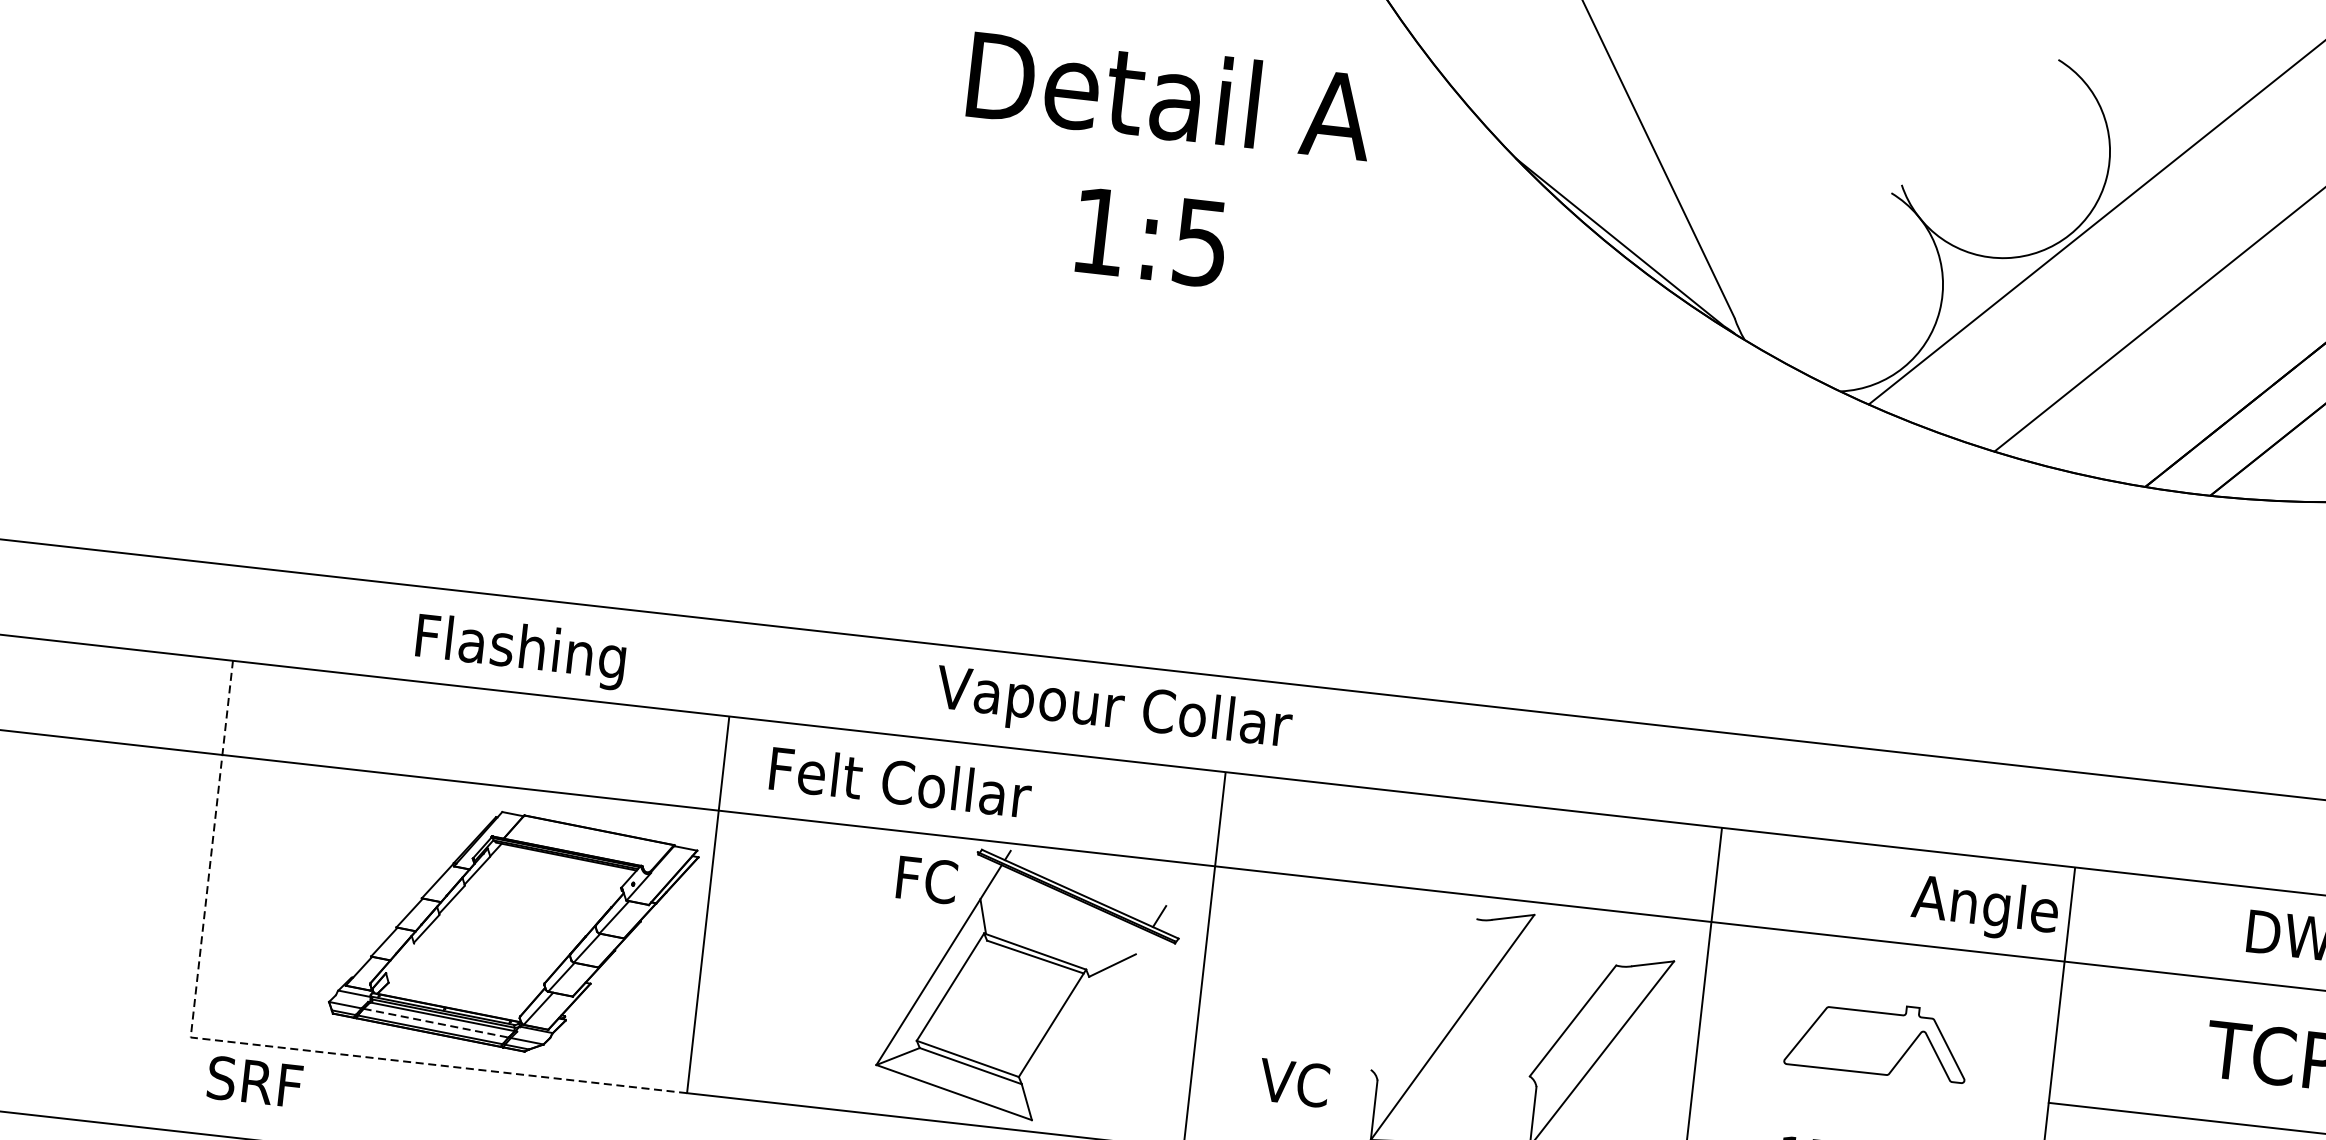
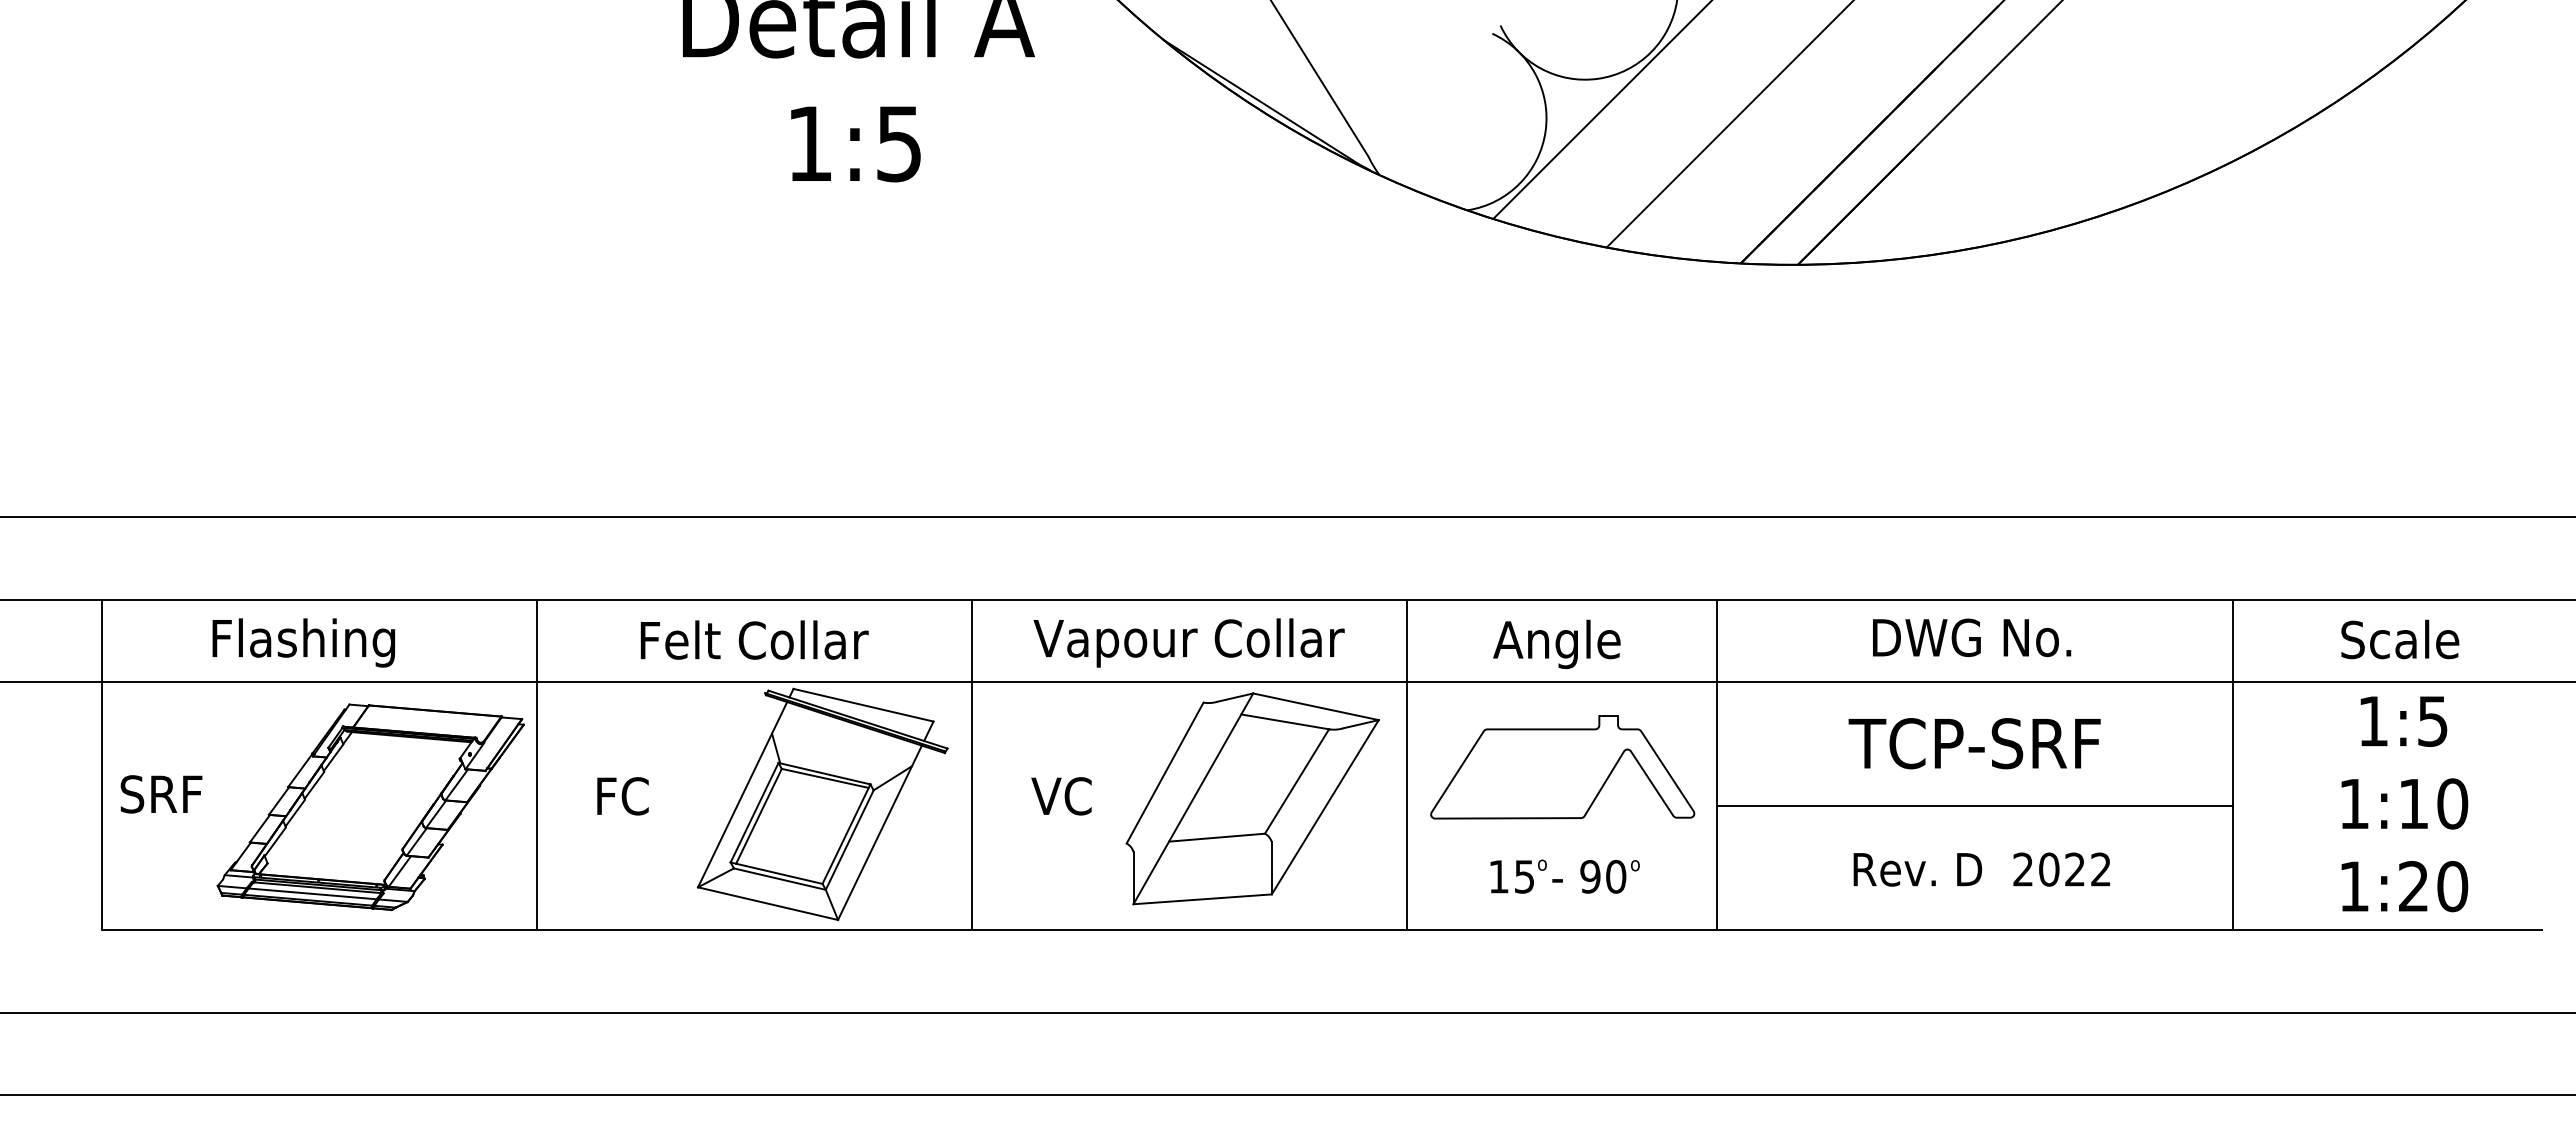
text: (520, 651) -> (303, 642), moved
text: (1112, 710) -> (1188, 642), moved
text: (900, 781) -> (754, 639), moved
line: (1088, 877) -> (863, 704), added
text: (926, 880) -> (622, 796), moved
text: (1984, 908) -> (1556, 644), moved
line: (1603, 937) -> (1315, 706), added
line: (1567, 951) -> (1285, 721), added
line: (399, 958) -> (274, 841), added
line: (954, 990) -> (758, 815), added
line: (1423, 993) -> (1164, 772), added
line: (437, 1022) -> (313, 893), dashed -> solid
line: (1090, 1025) -> (879, 832), added
line: (1055, 1029) -> (849, 839), added
part: (1877, 1038) -> (1562, 767), size x1.67
line: (249, 1044) -> (153, 930), dashed -> solid
line: (1474, 1074) -> (1216, 837), added
text: (254, 1082) -> (161, 794), moved
text: (1294, 1083) -> (1061, 796), moved

